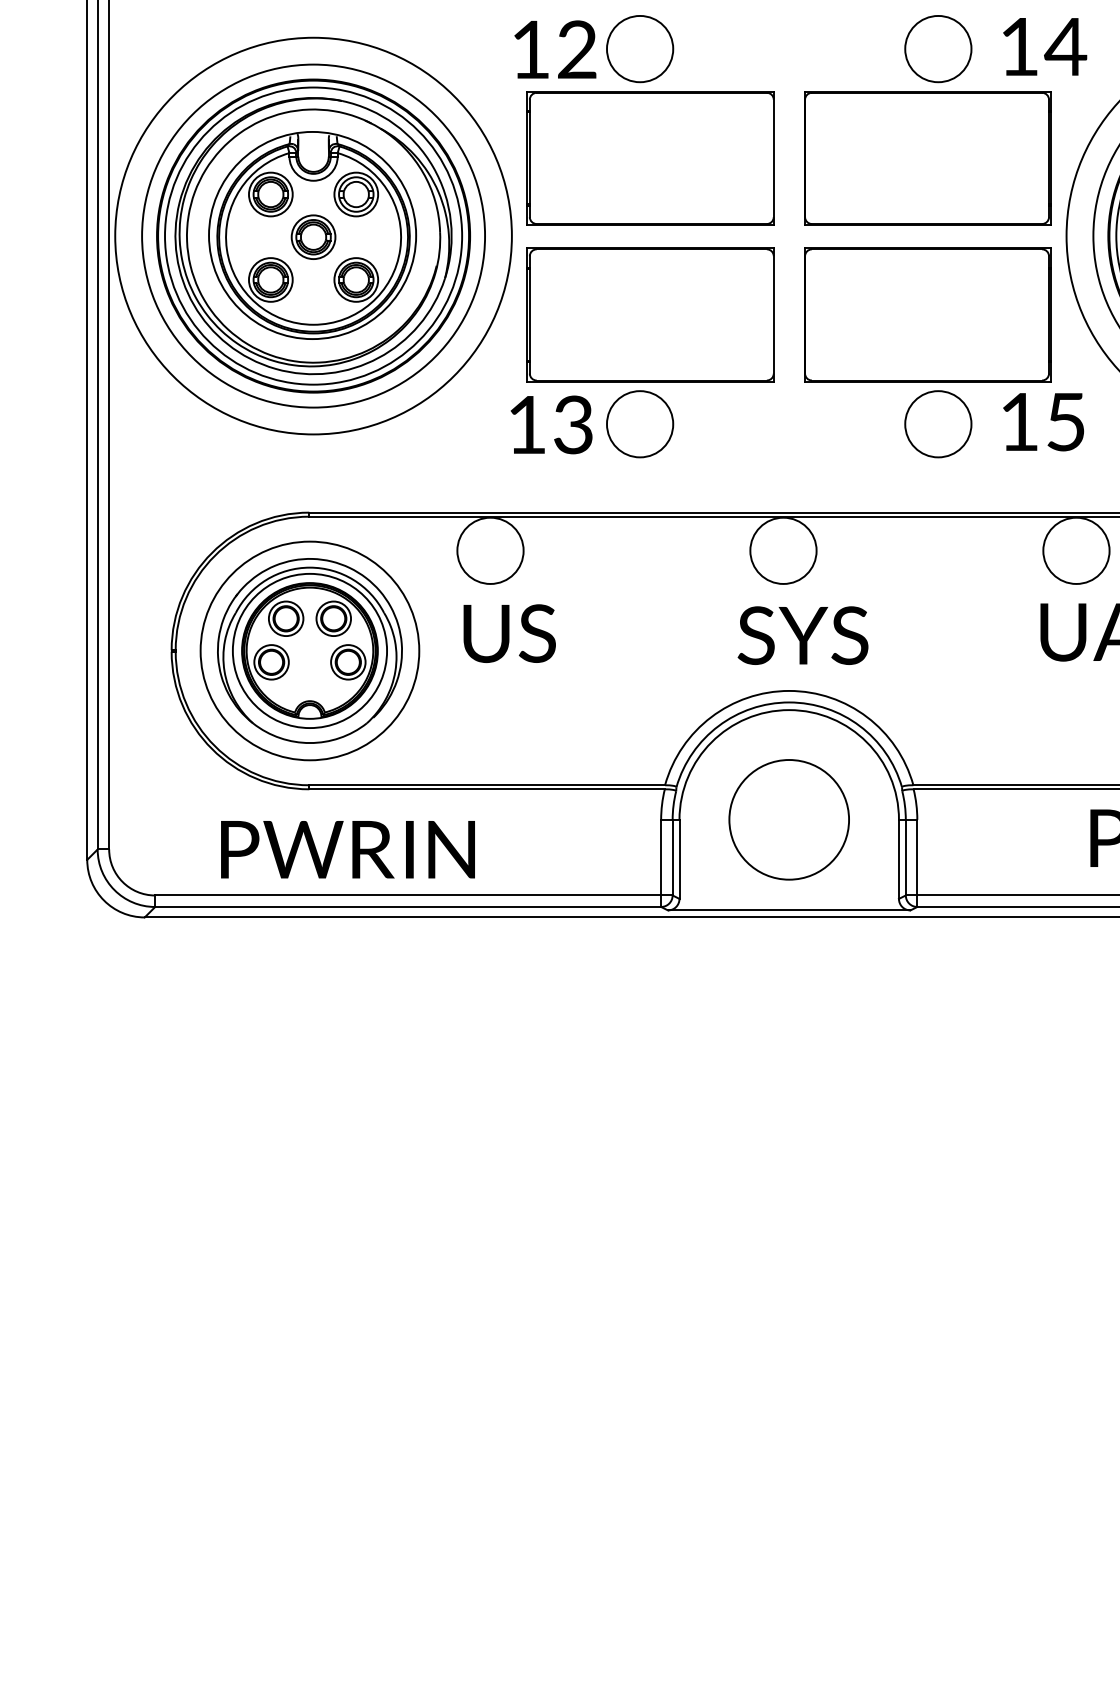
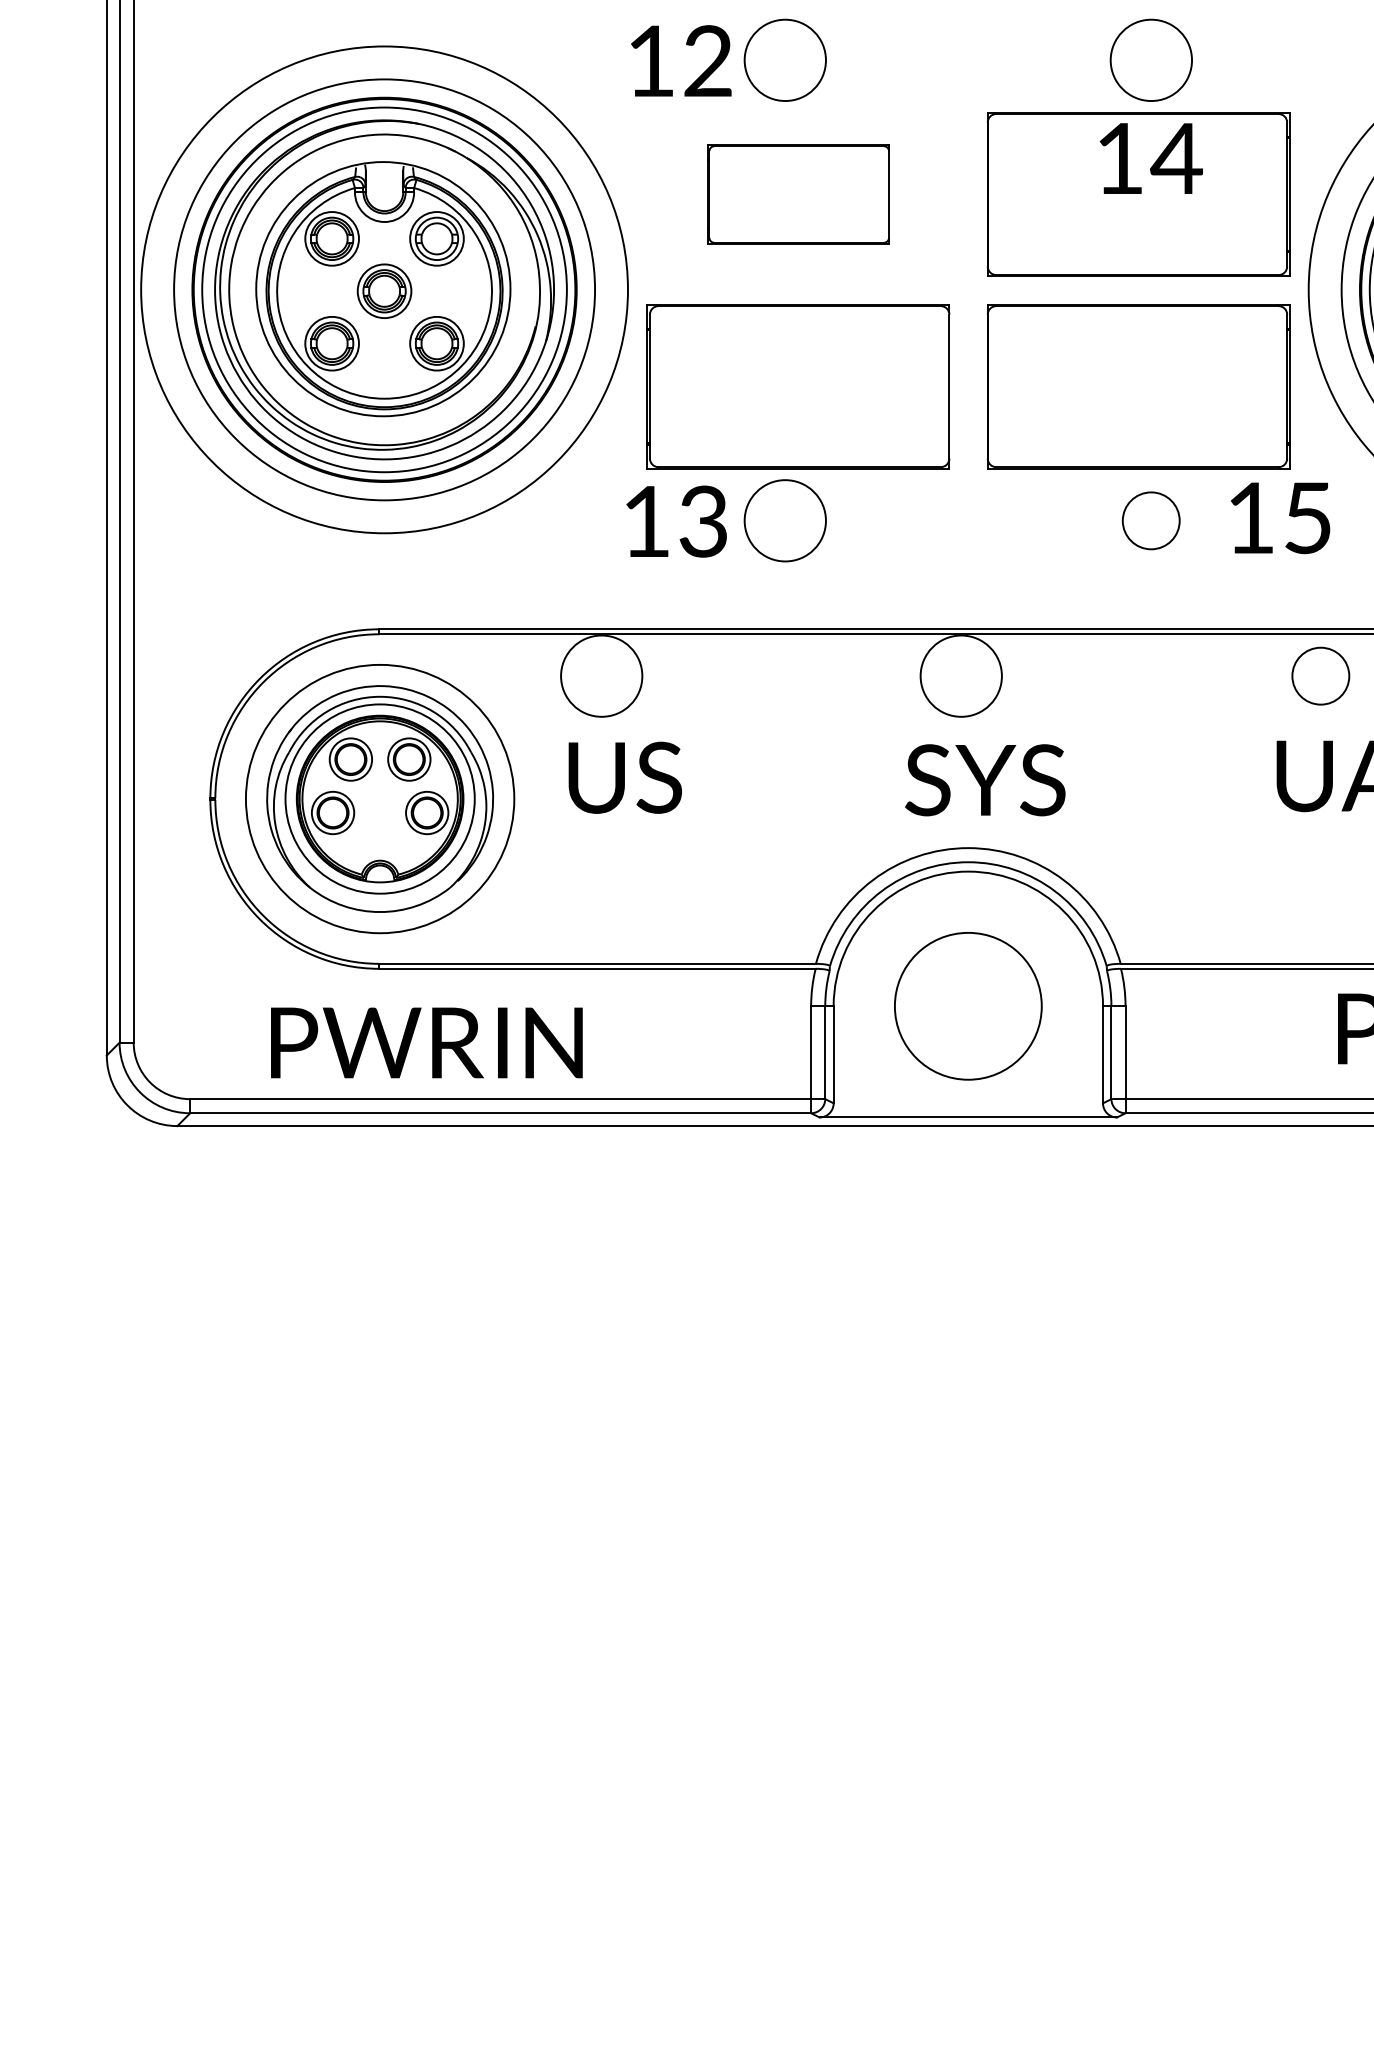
text: (1044, 46) -> (1150, 158), moved
part: (650, 158) -> (798, 194), size x0.6
circle: (937, 424) -> (1150, 520), size x0.7
circle: (1076, 550) -> (1320, 675), size x0.7

